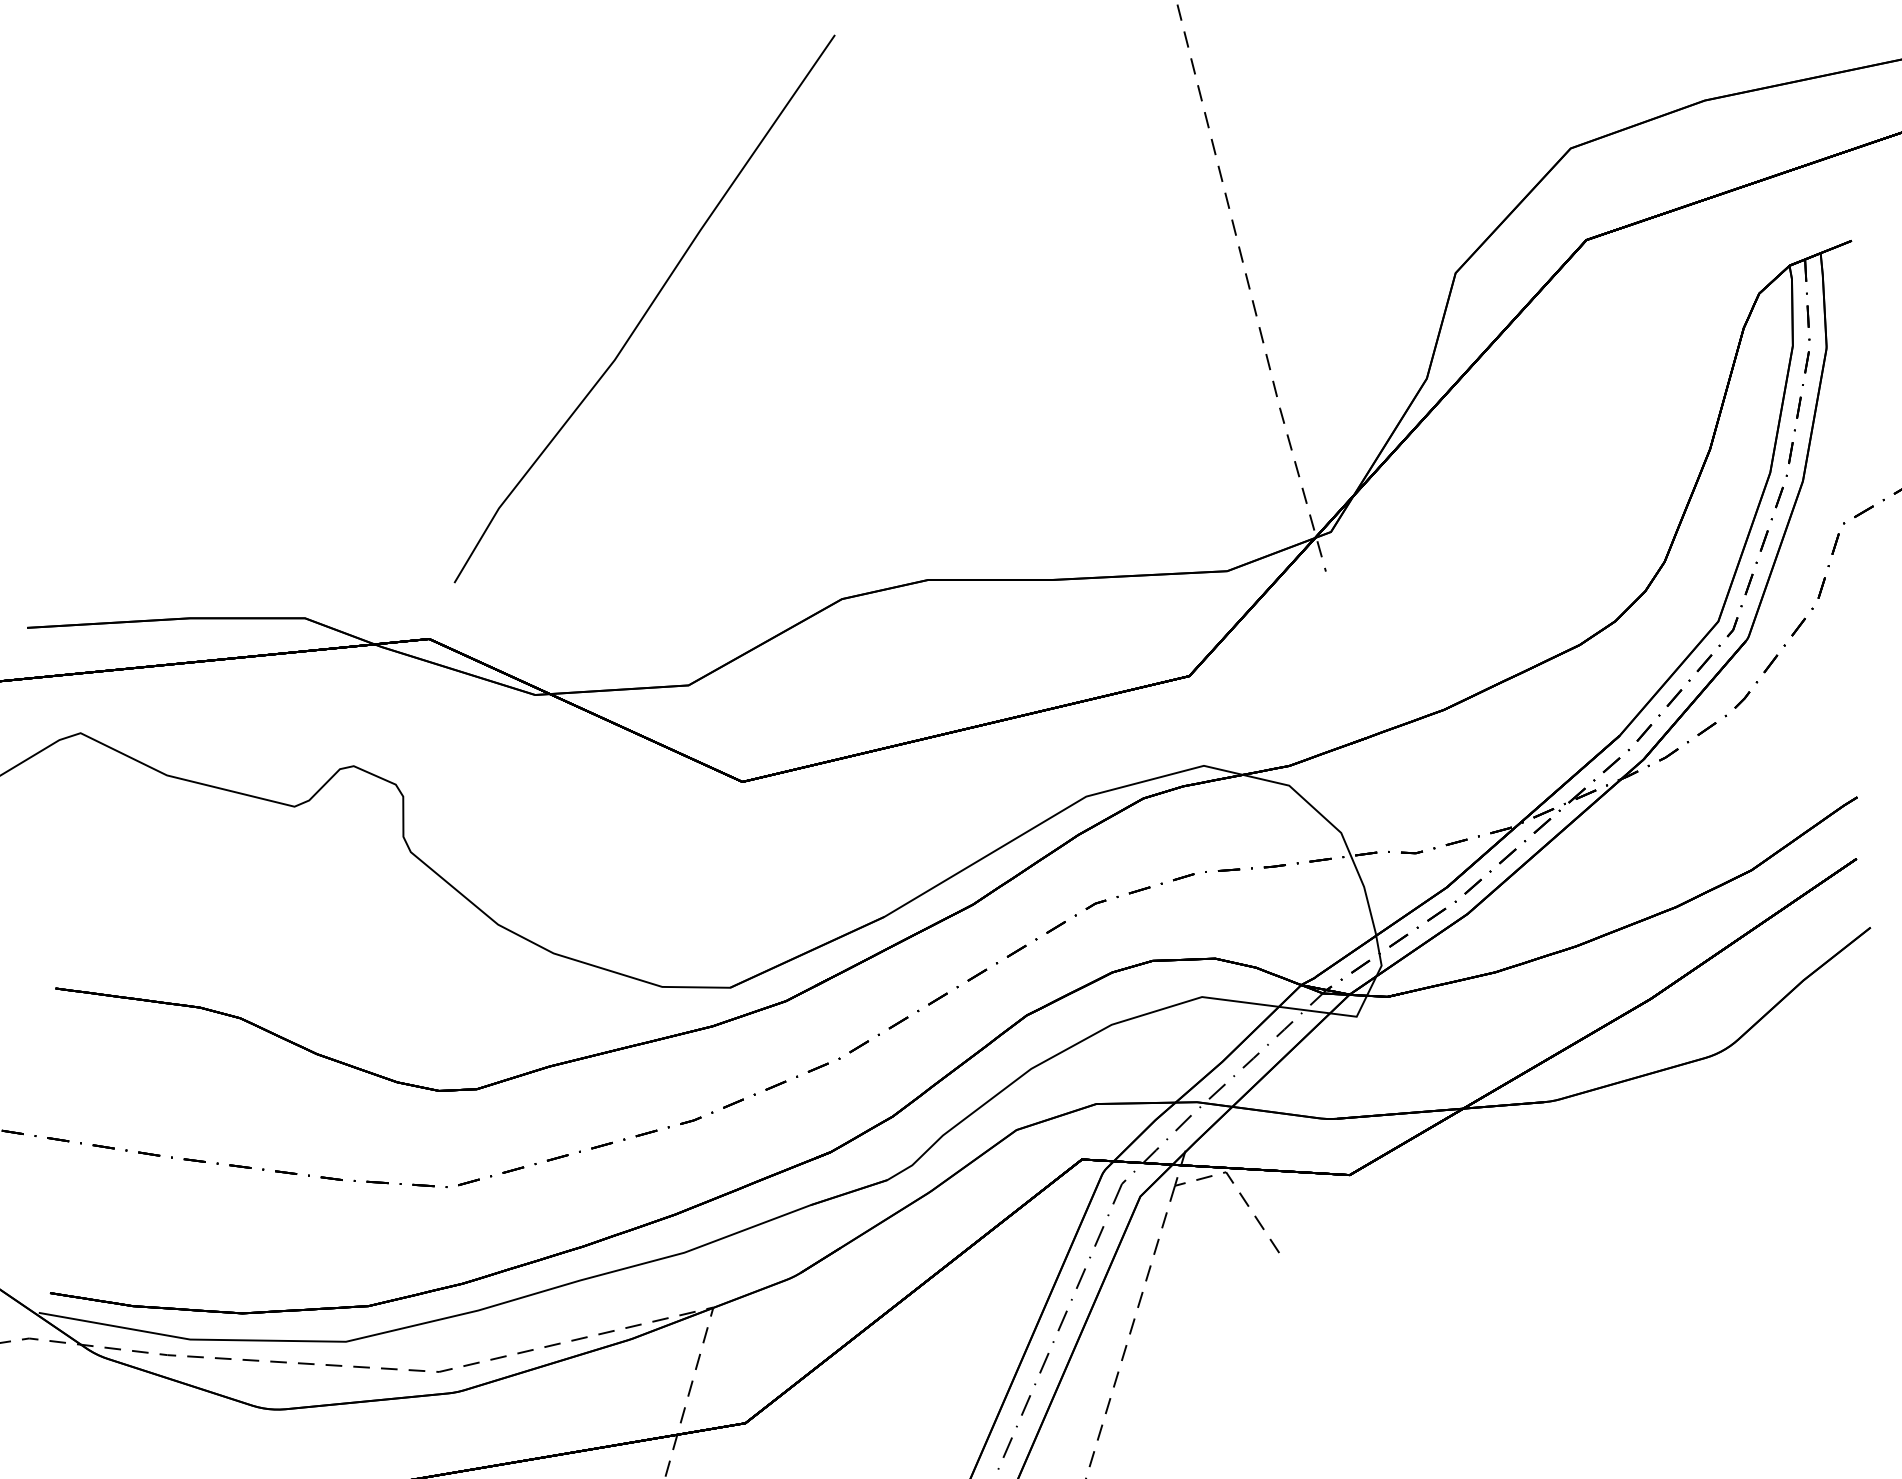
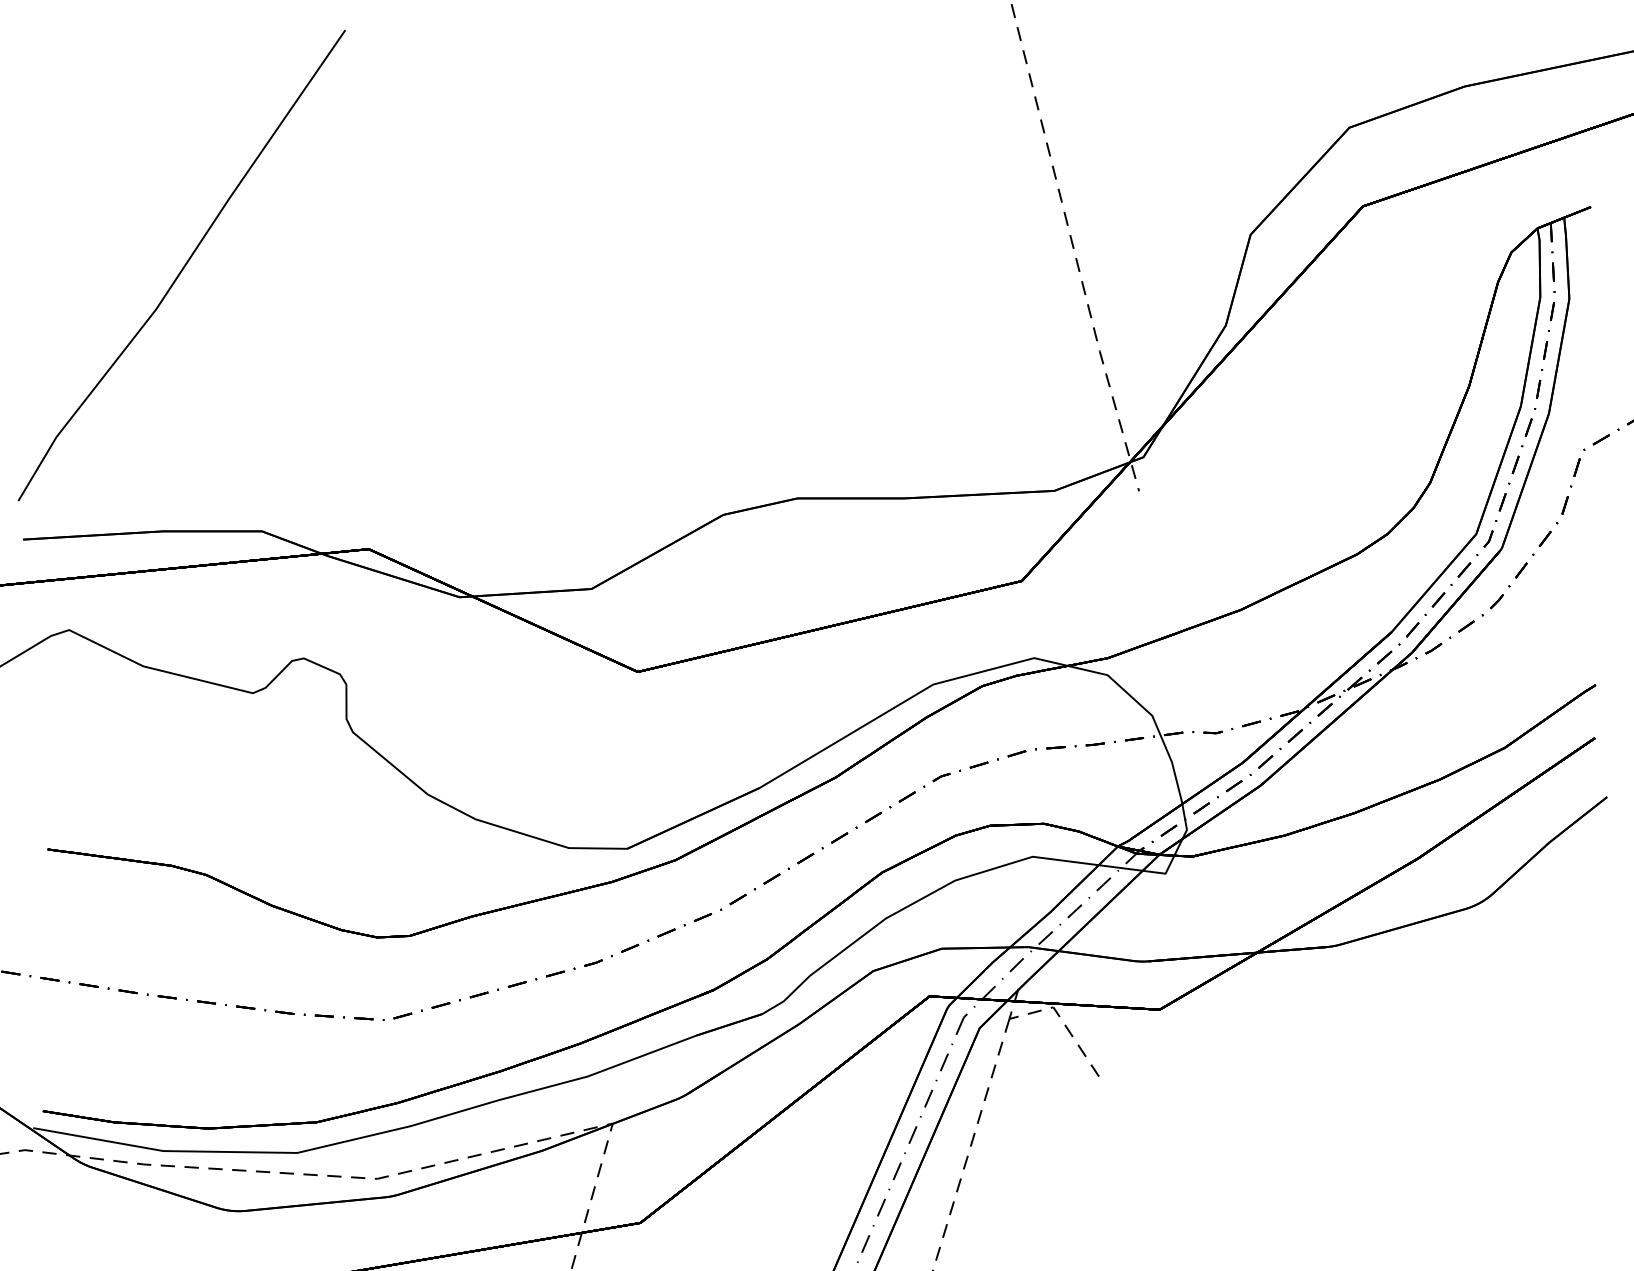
line: (646, 310) -> (183, 266), moved

